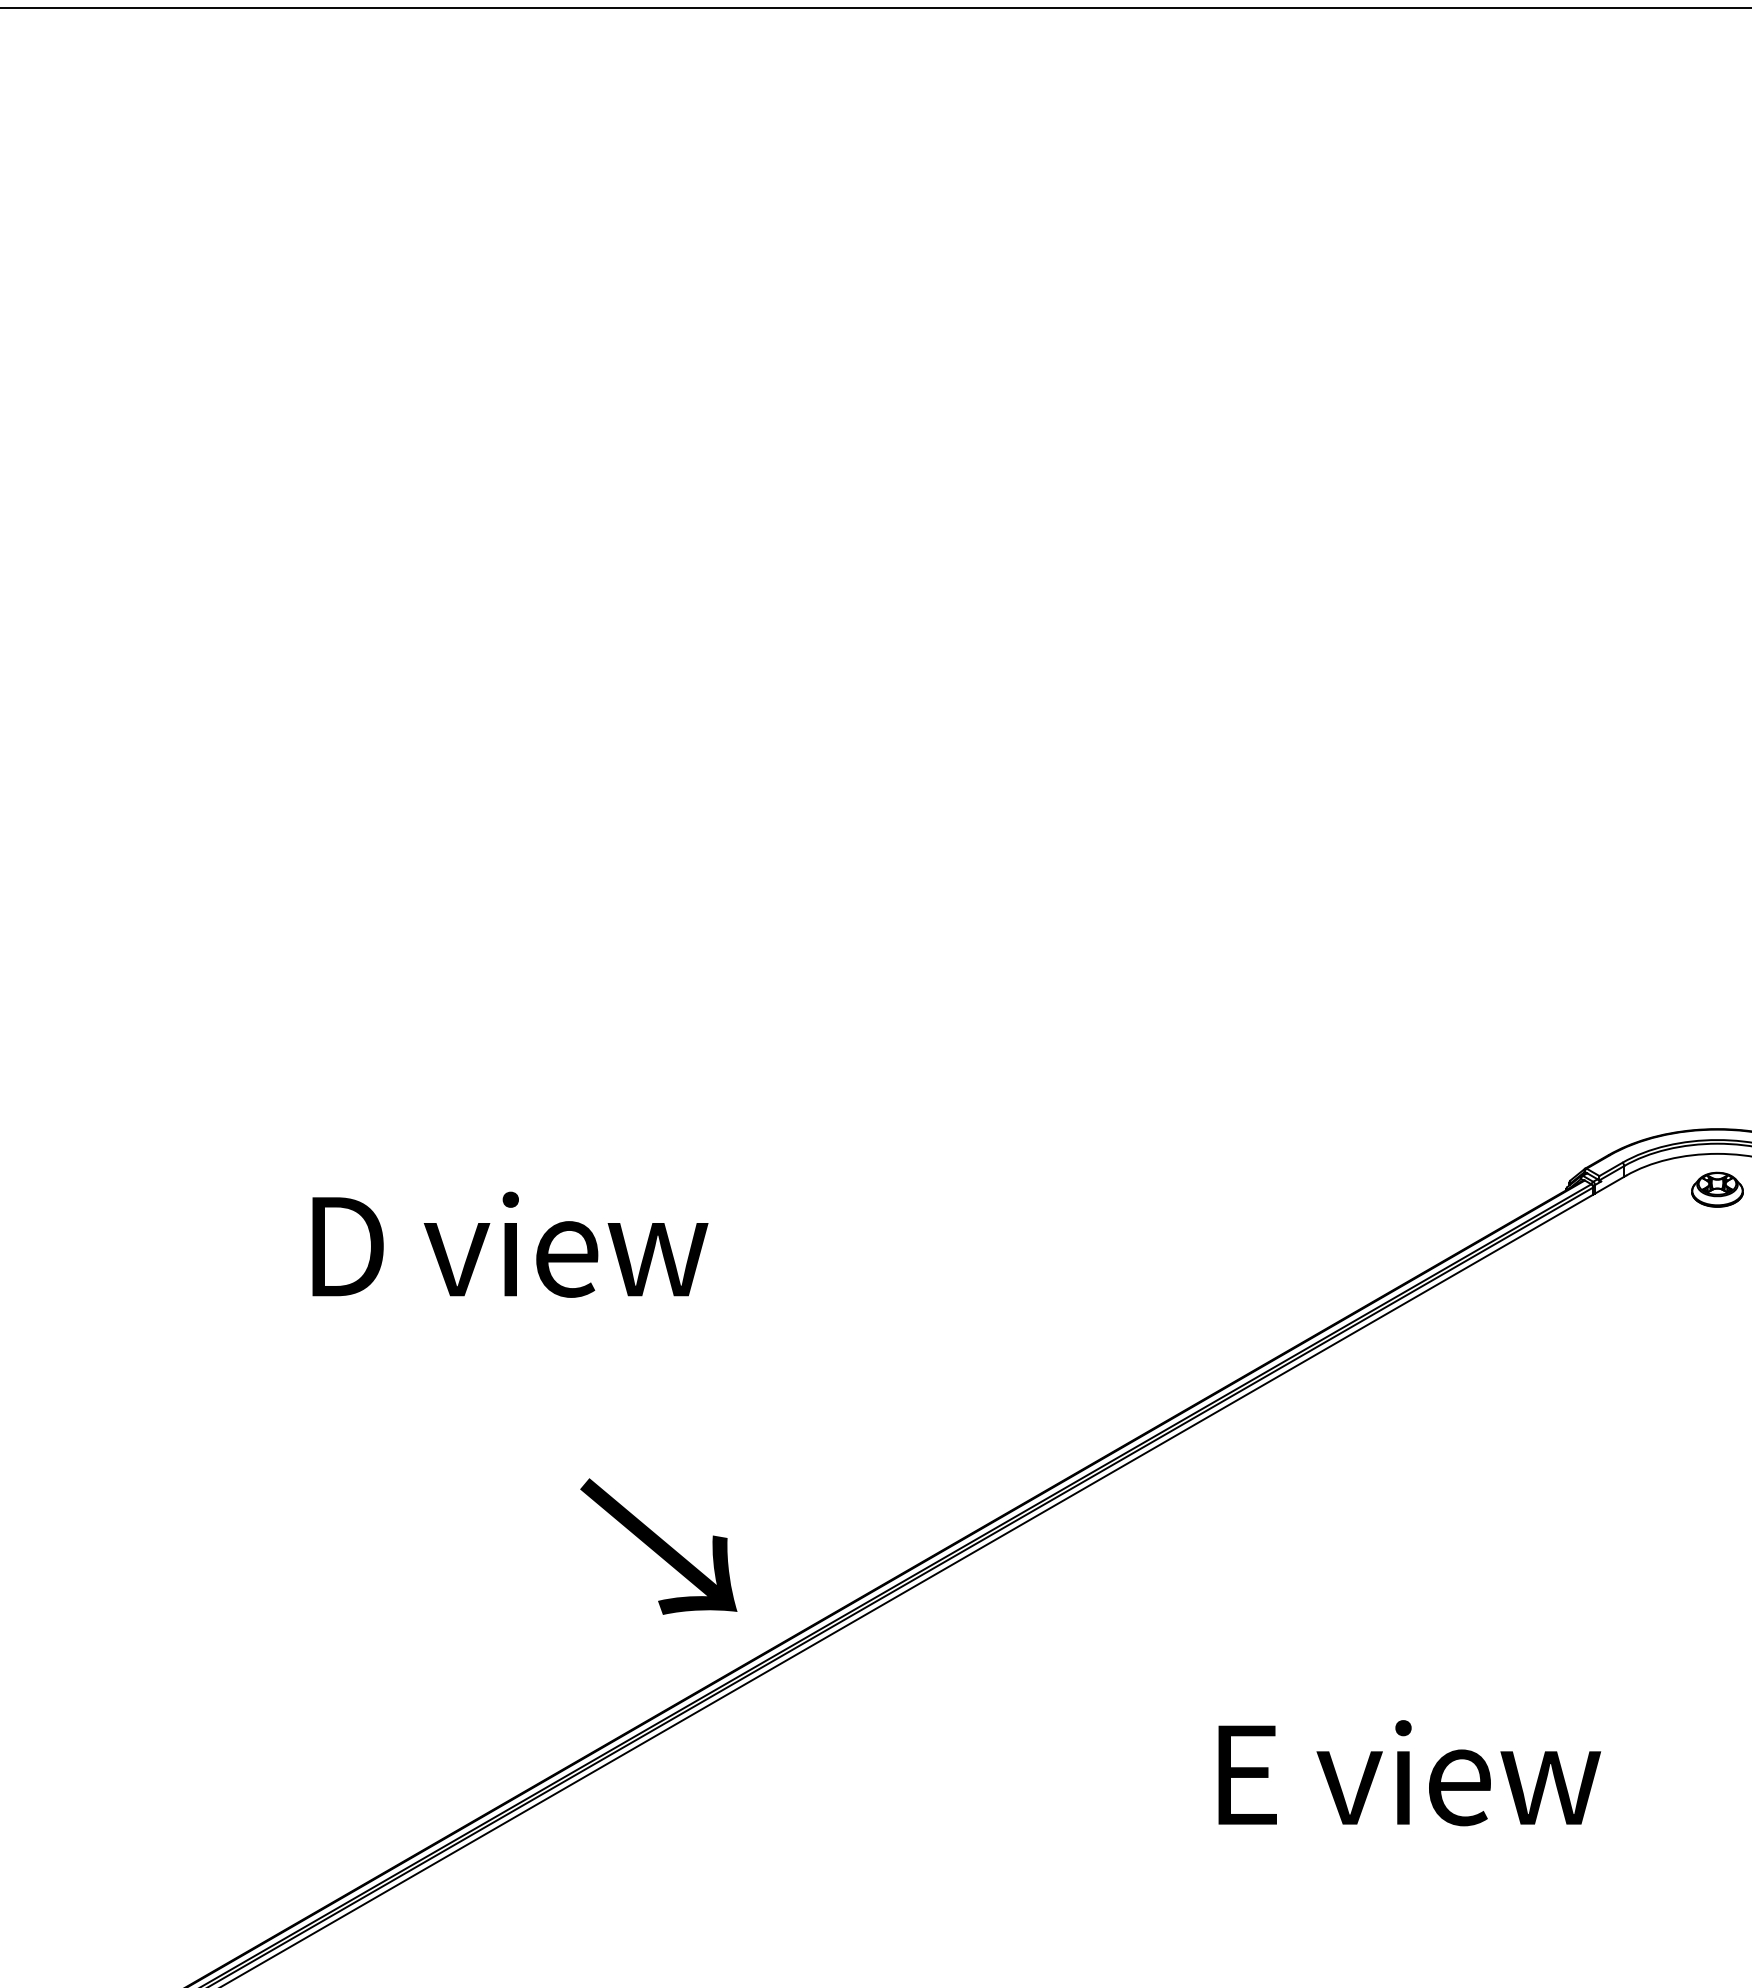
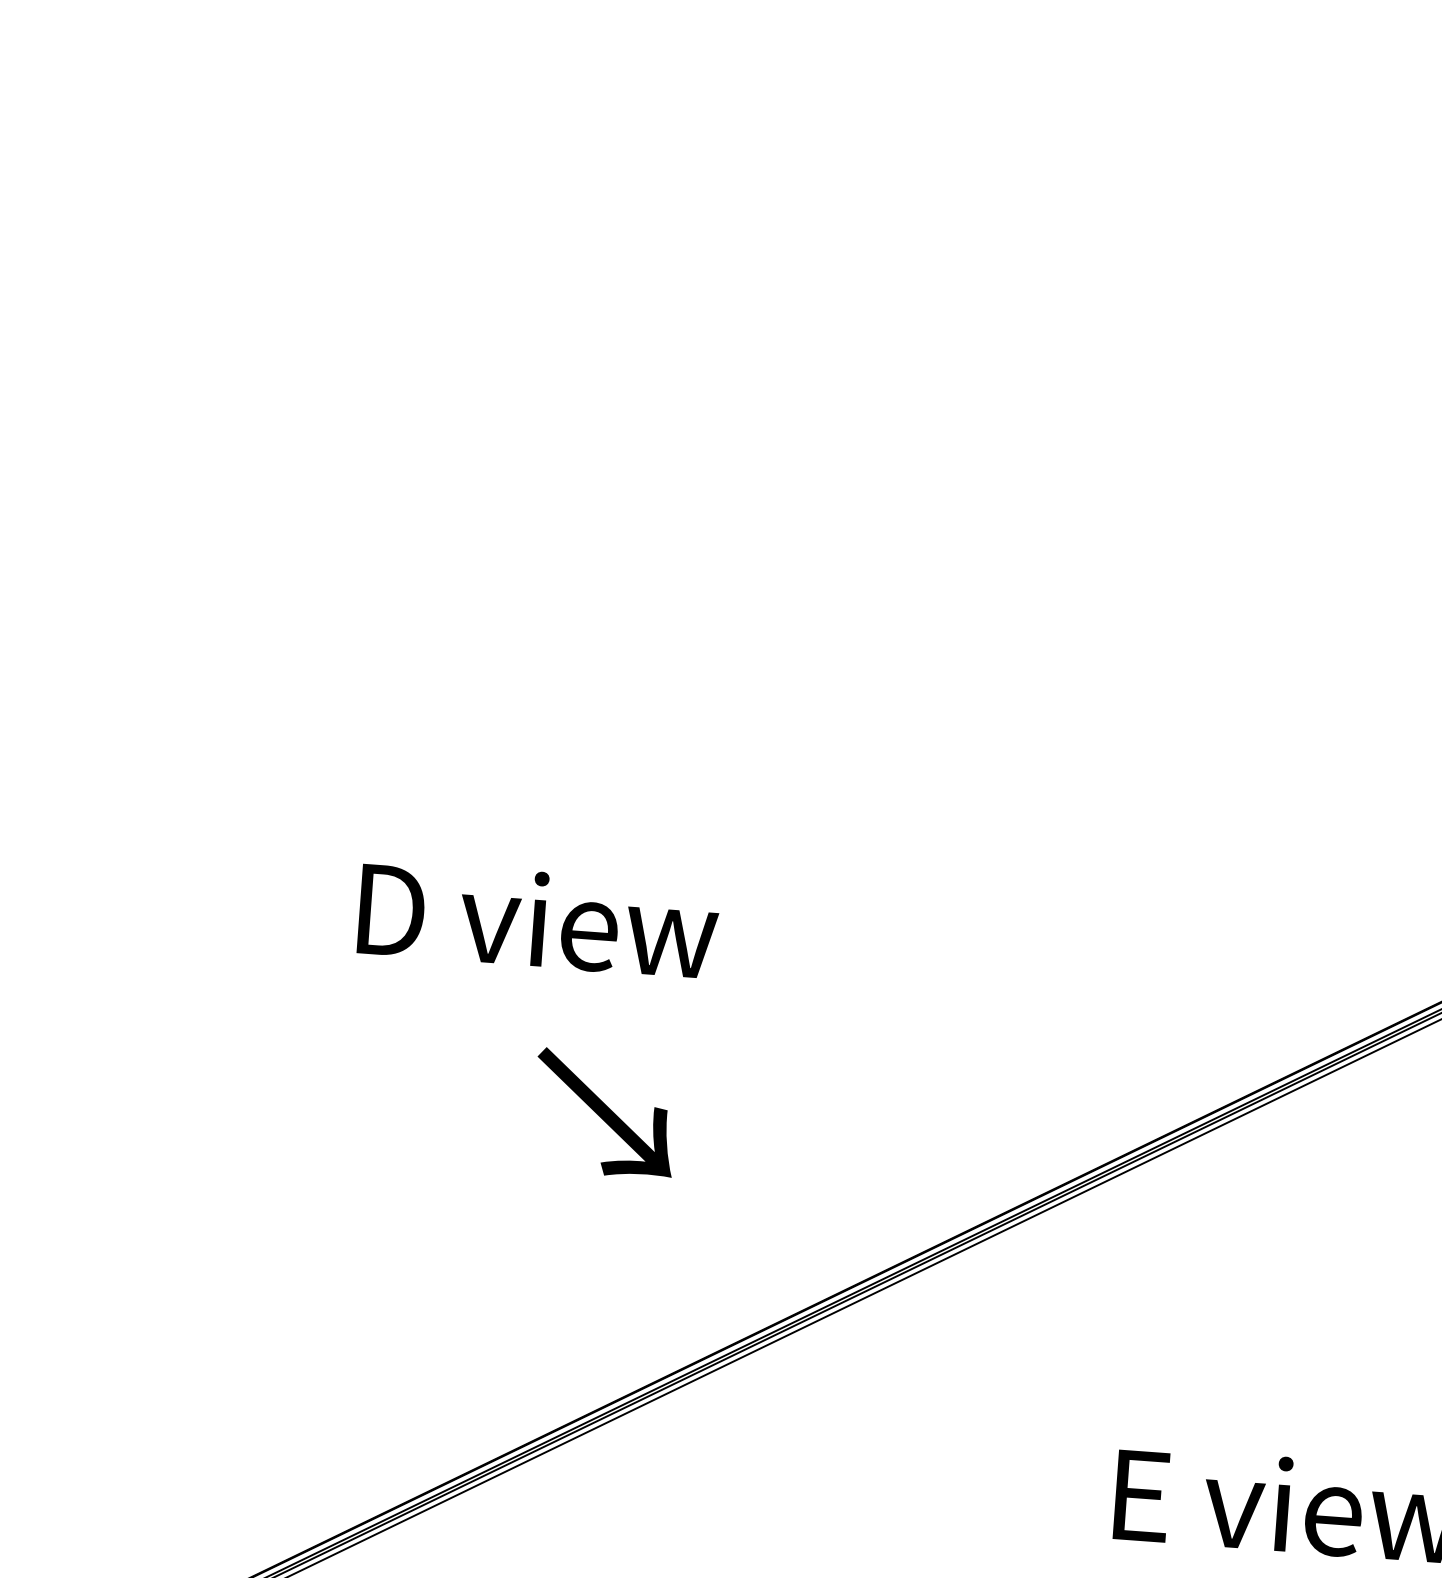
text: (510, 1244) -> (538, 919), moved
text: (658, 1546) -> (604, 1113), moved

